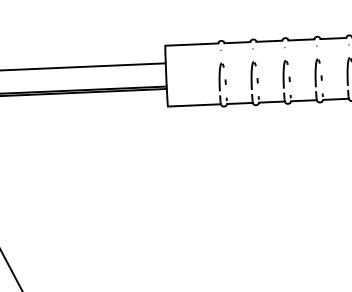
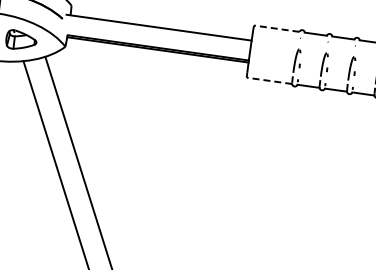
line: (191, 44) -> (276, 28), solid -> dashed
line: (194, 104) -> (269, 80), solid -> dashed

